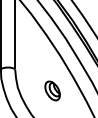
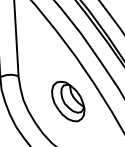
part: (52, 90) -> (67, 100), size x1.67

